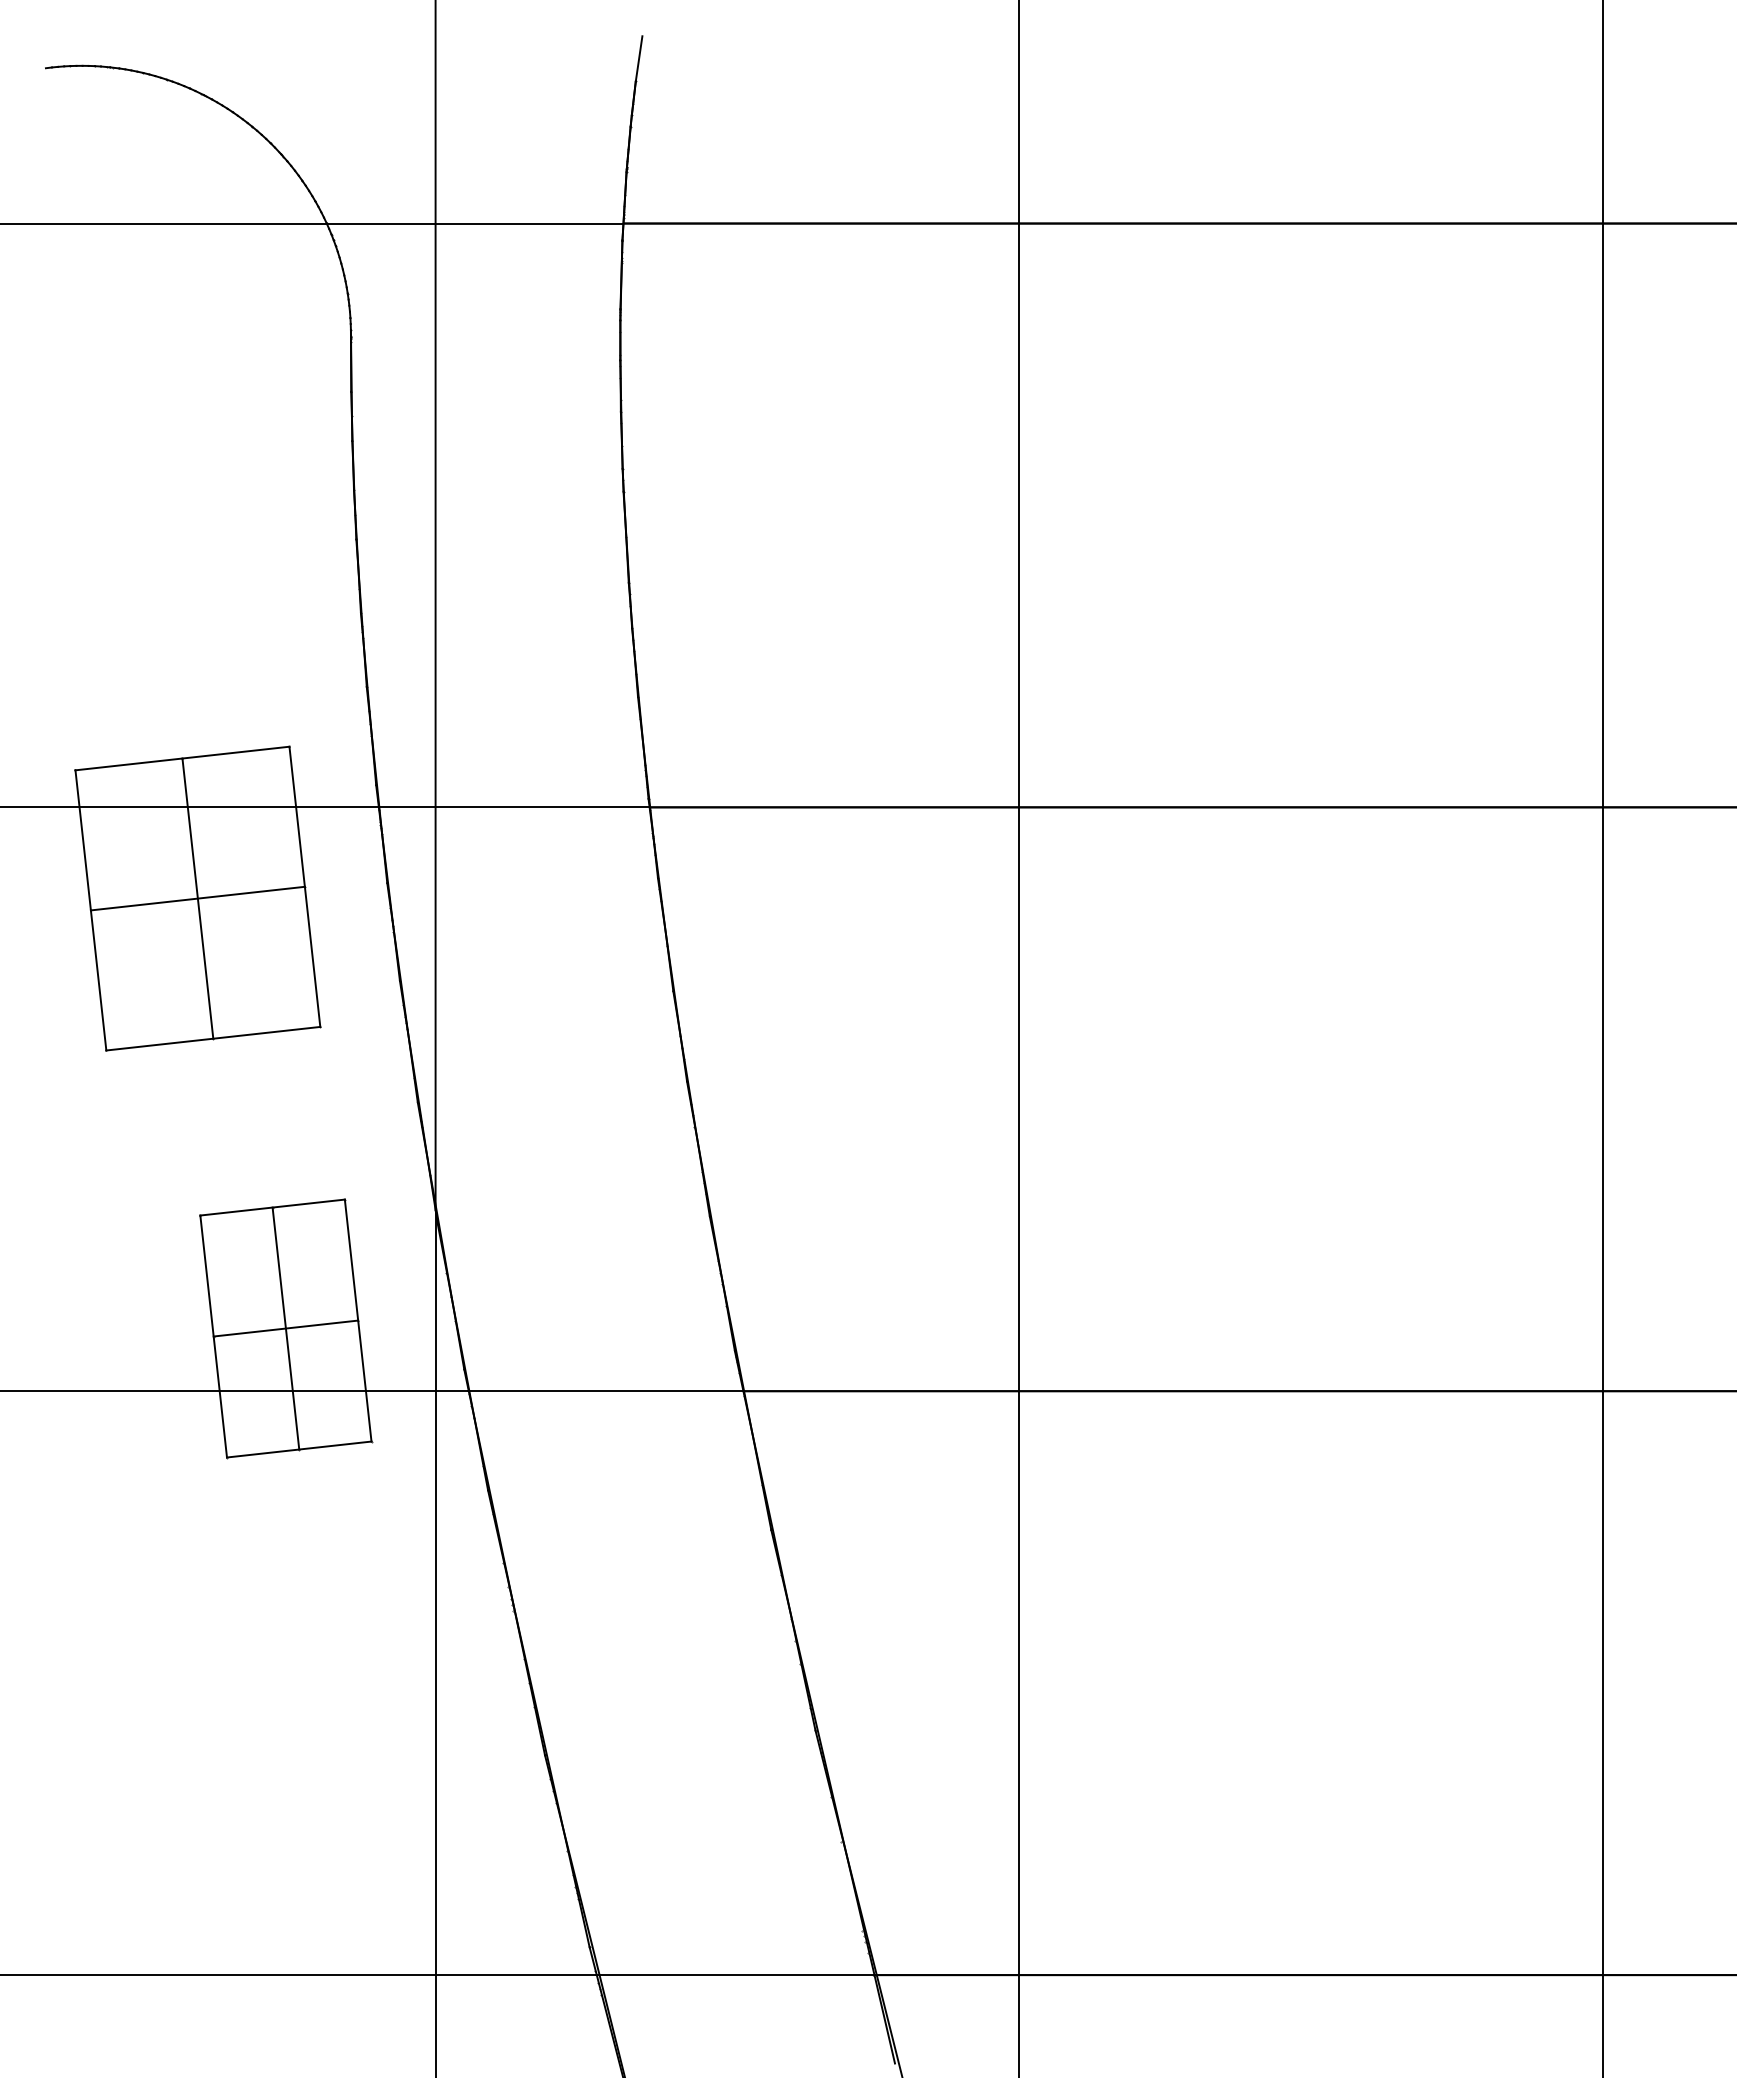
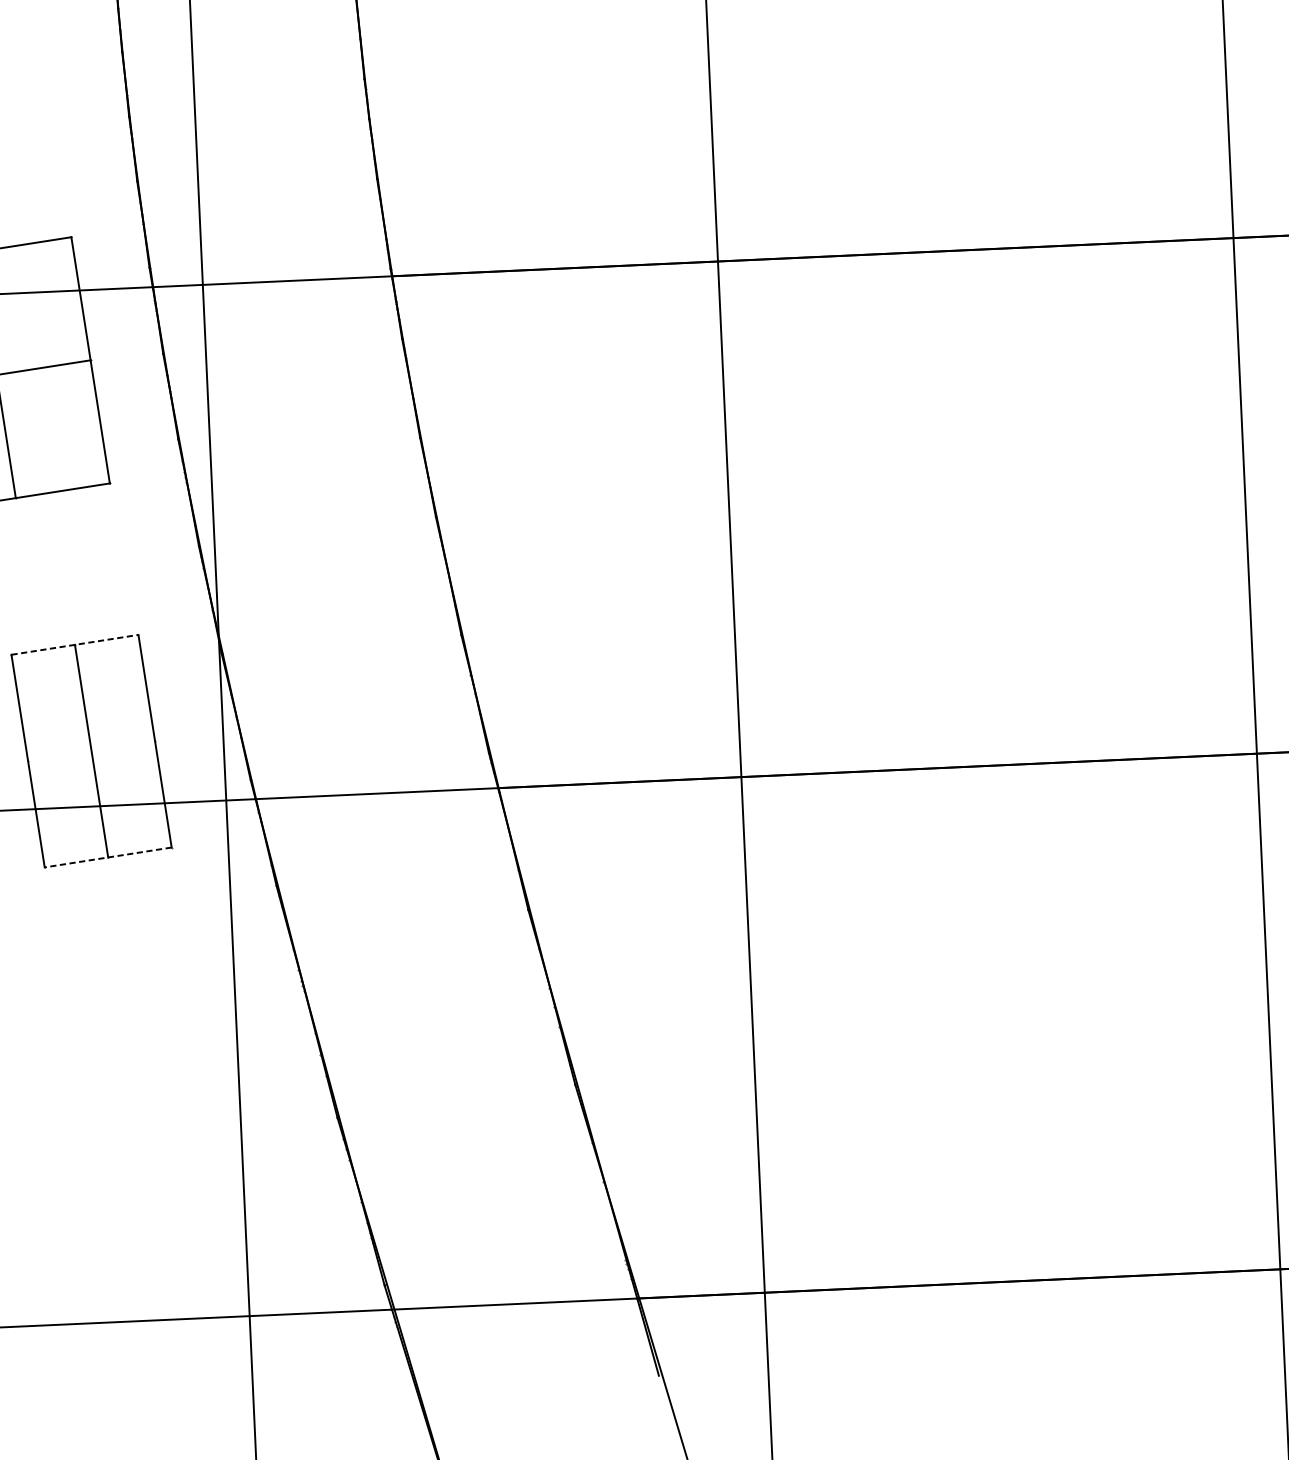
line: (272, 1207) -> (74, 644), solid -> dashed
line: (285, 1328) -> (91, 751), removed
line: (299, 1449) -> (108, 857), solid -> dashed

